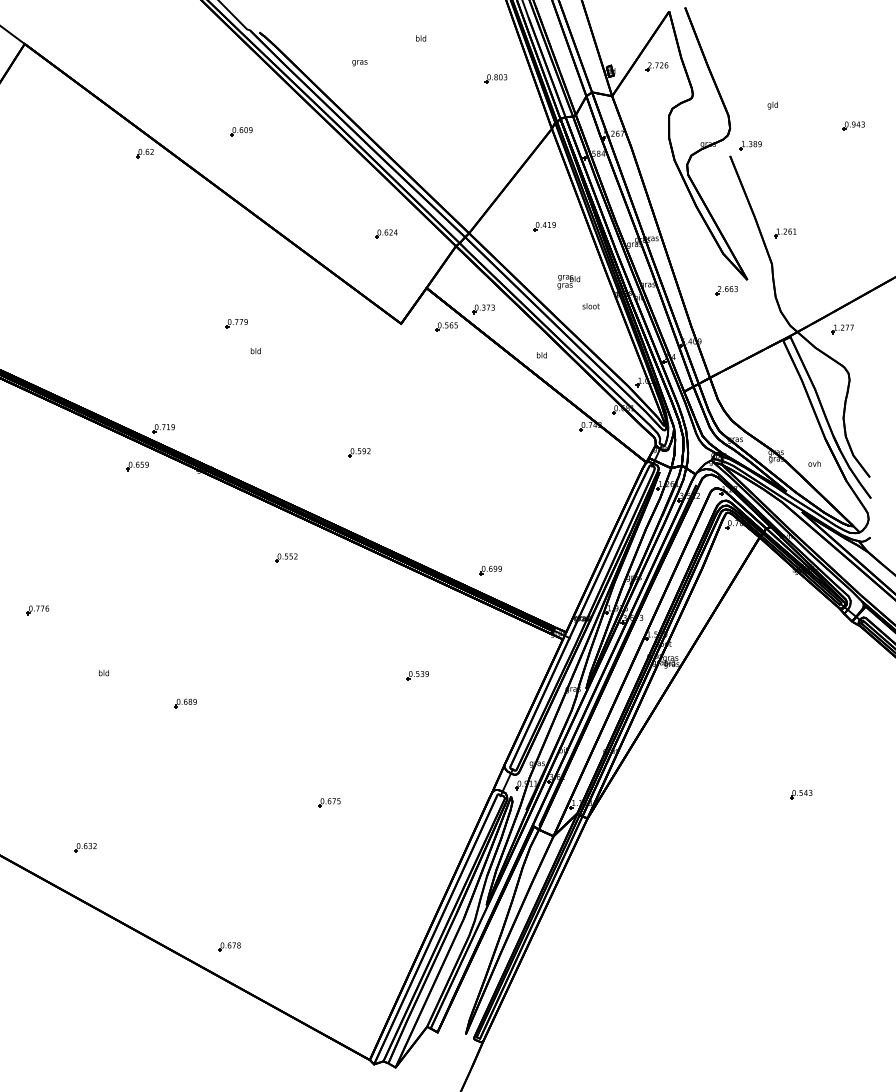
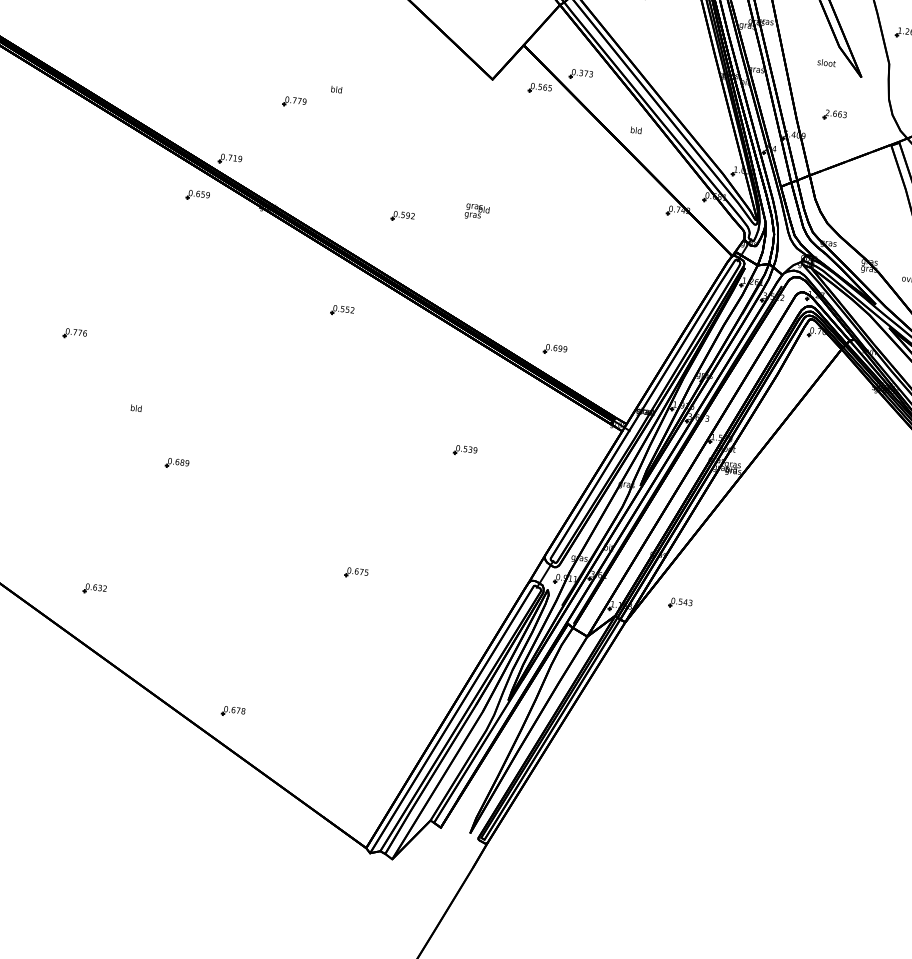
text: (568, 282) -> (476, 212), moved
part: (726, 290) -> (834, 115), moved
text: (590, 306) -> (826, 63), moved
part: (236, 323) -> (294, 102), moved
part: (359, 452) -> (402, 216), moved
part: (185, 703) -> (177, 463), moved
part: (801, 794) -> (680, 603), moved

